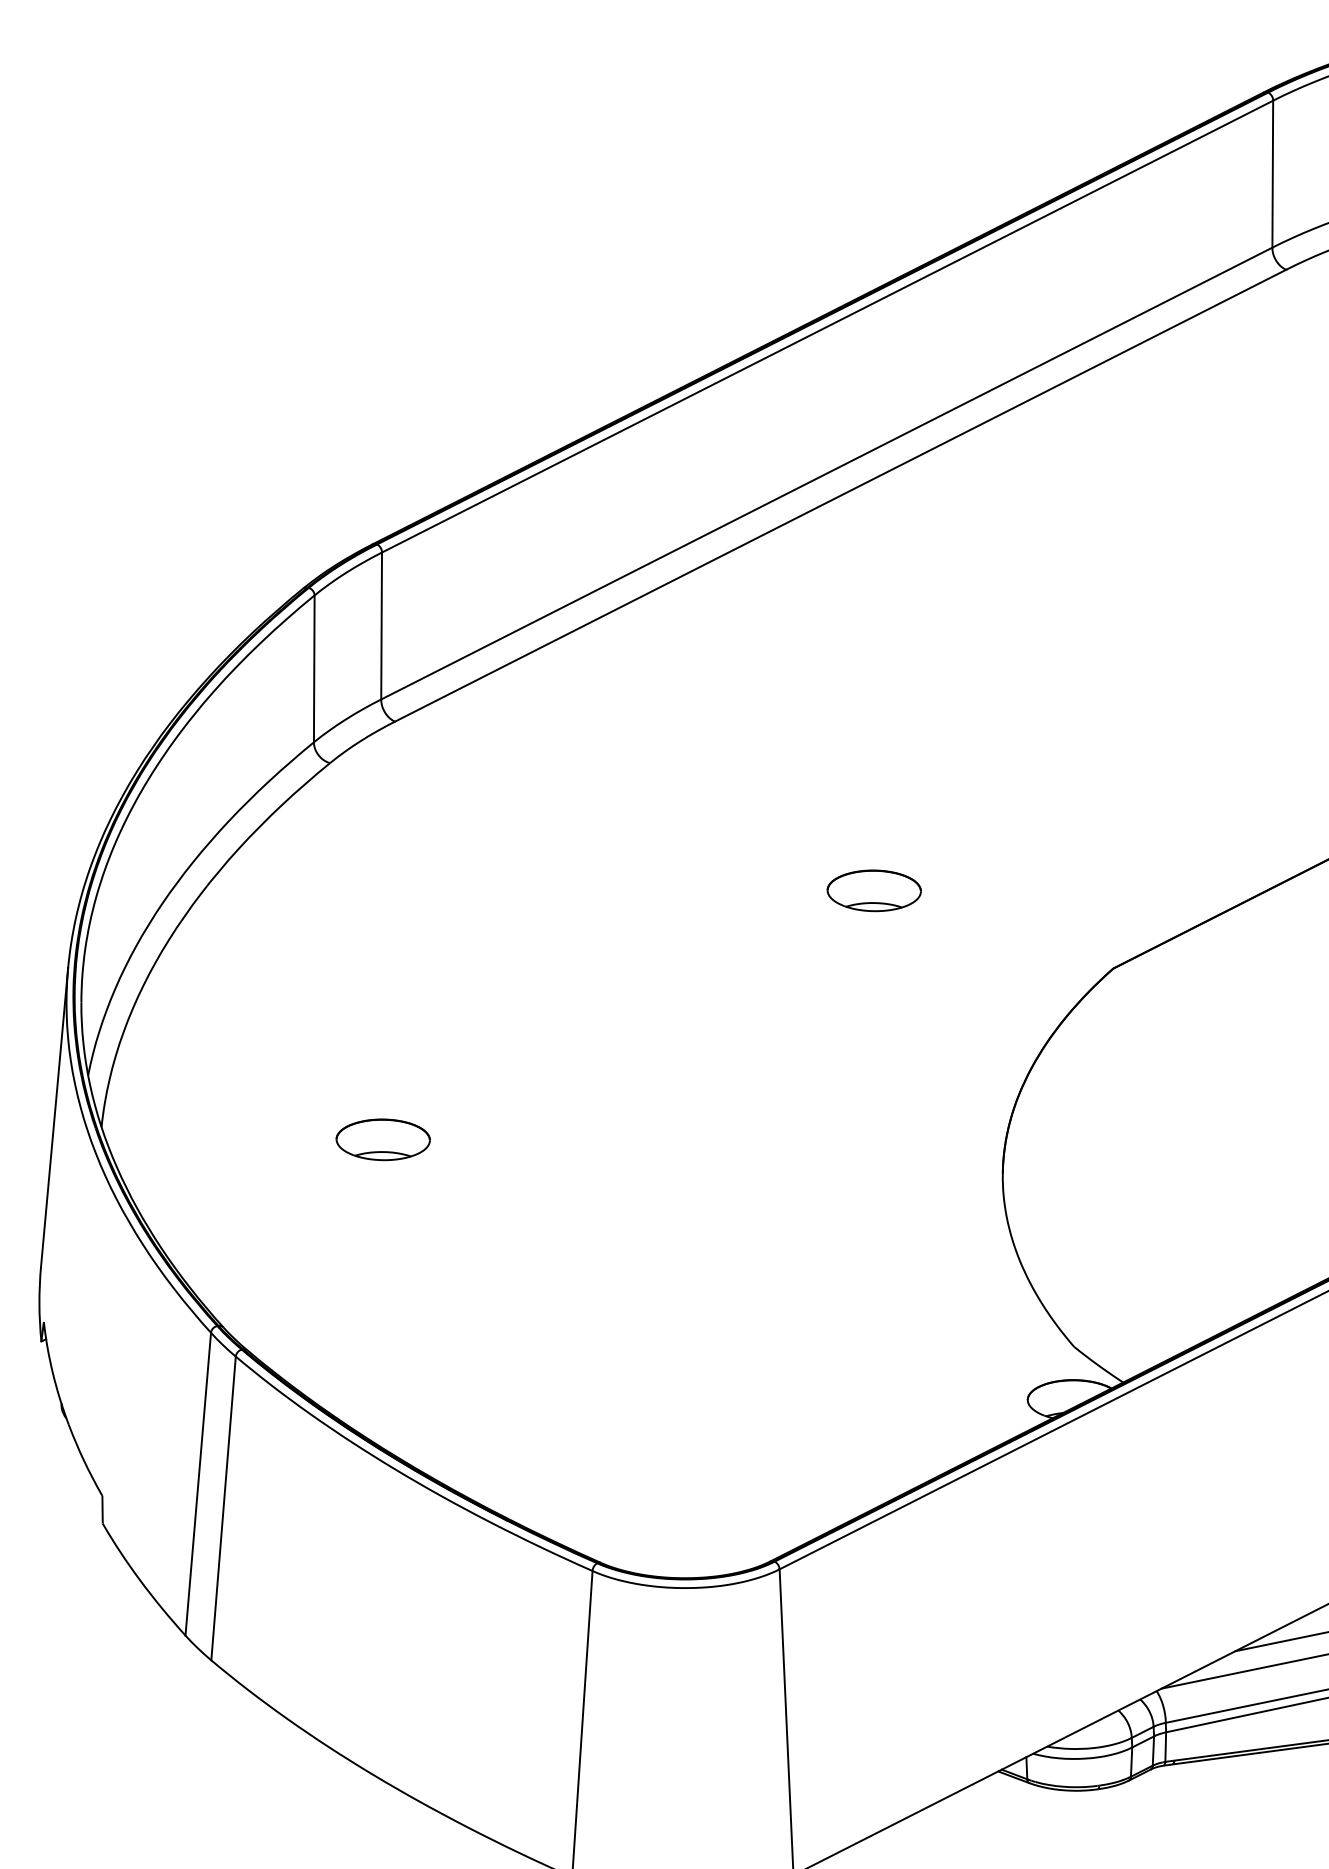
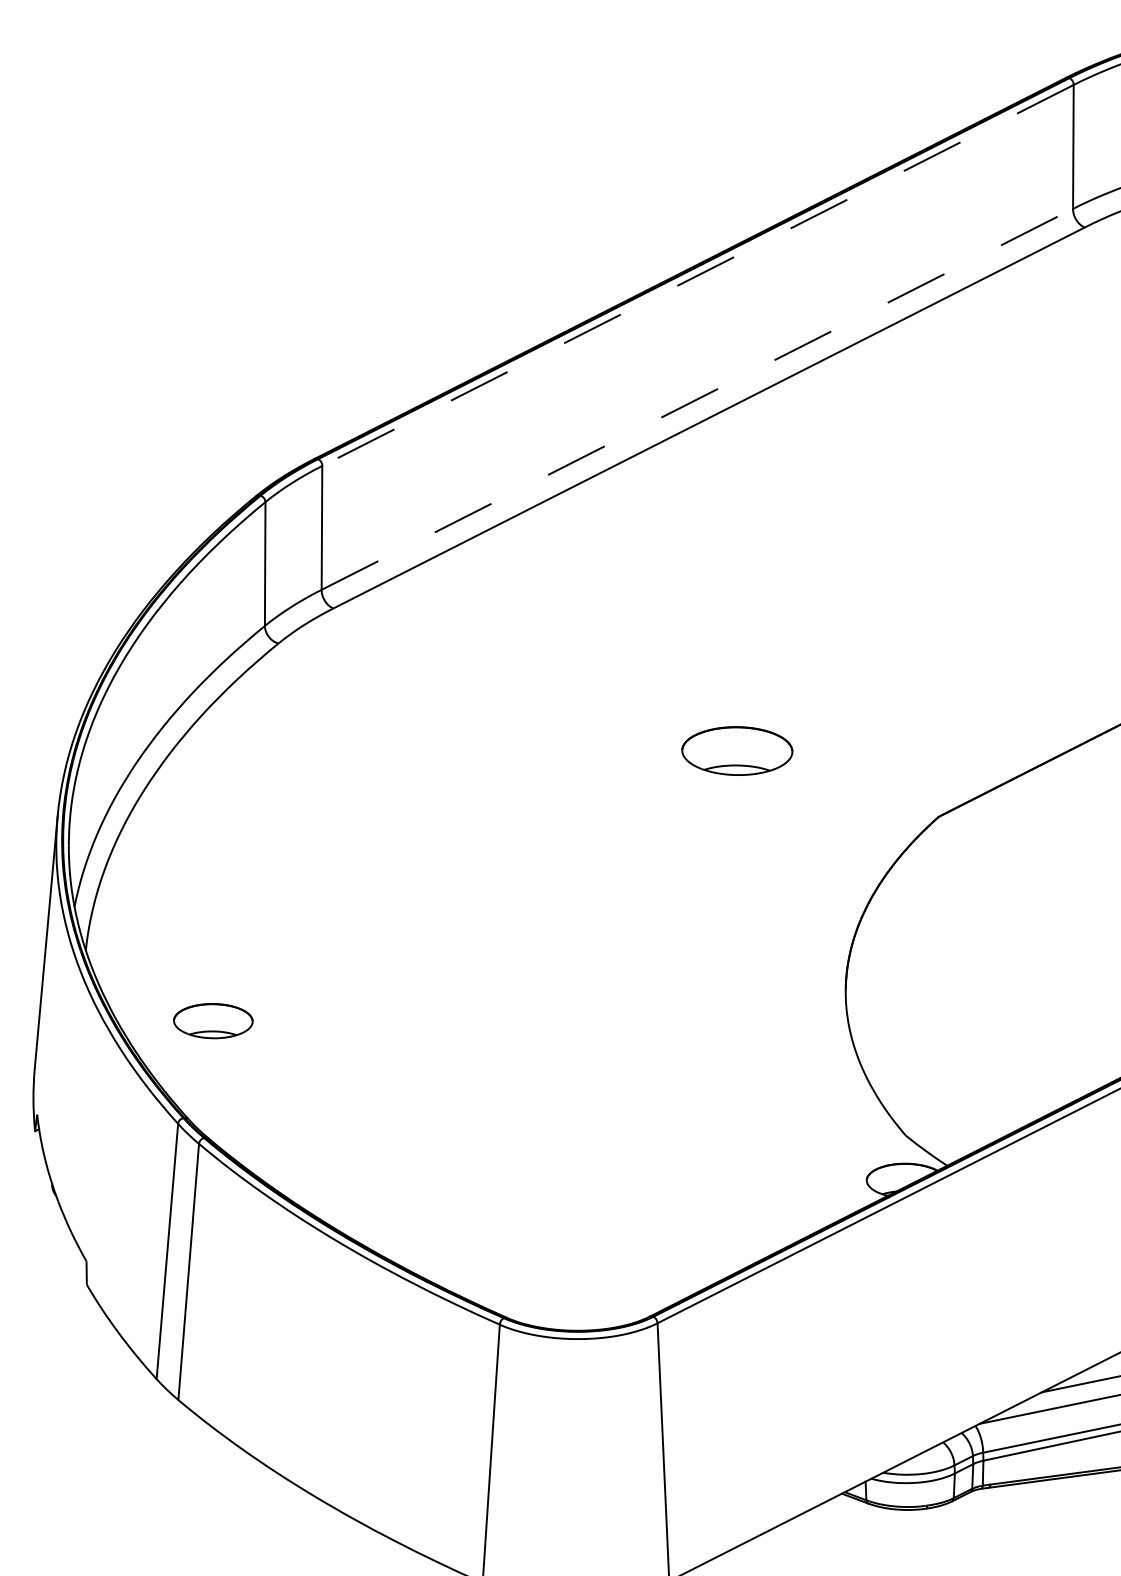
line: (826, 326) -> (697, 275), solid -> dashed
line: (826, 473) -> (697, 399), solid -> dashed
part: (874, 891) -> (737, 751), size x1.4
part: (383, 1140) -> (213, 1021), moved

